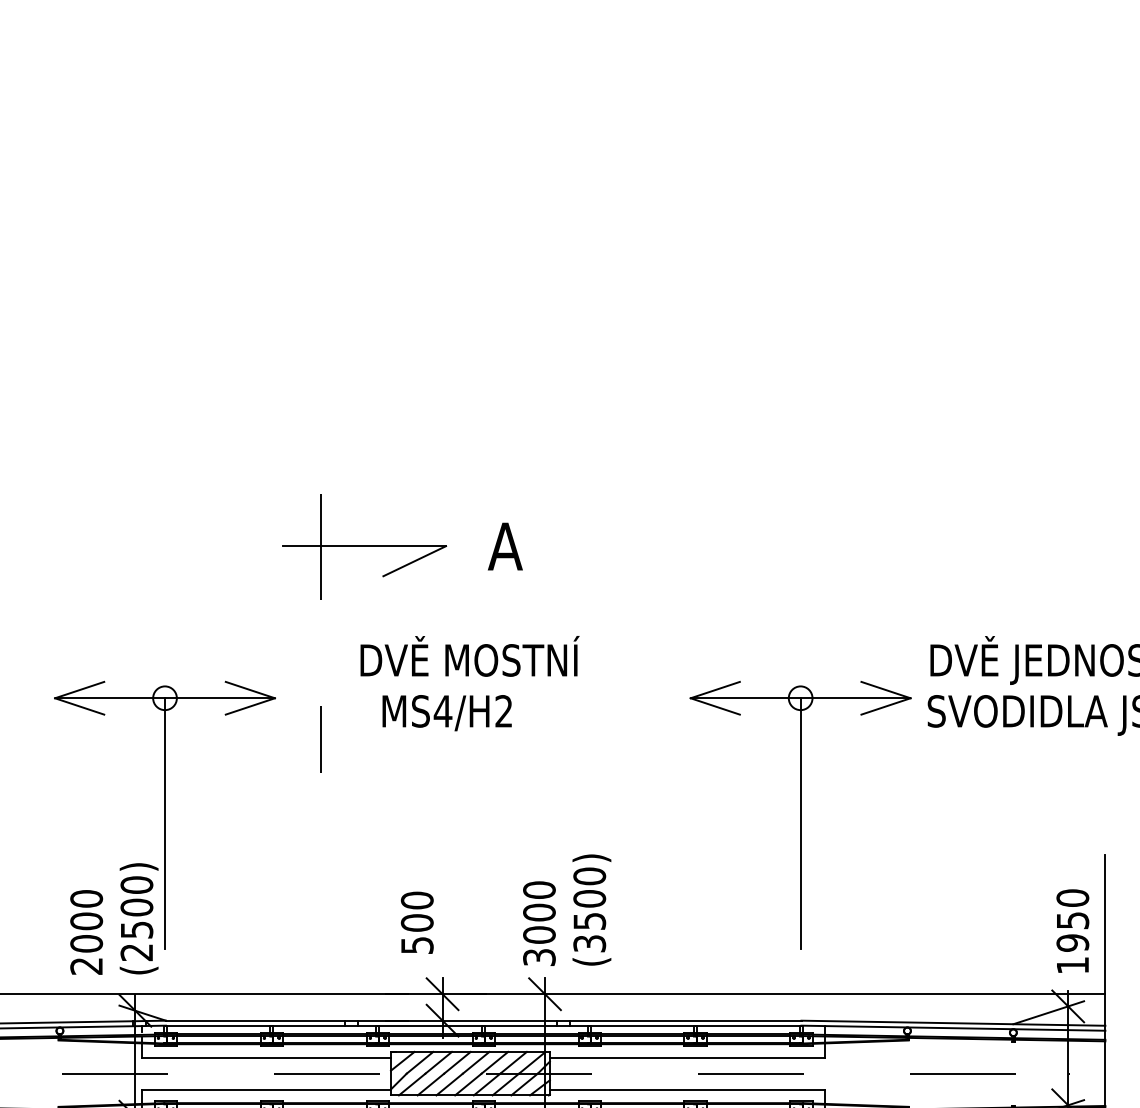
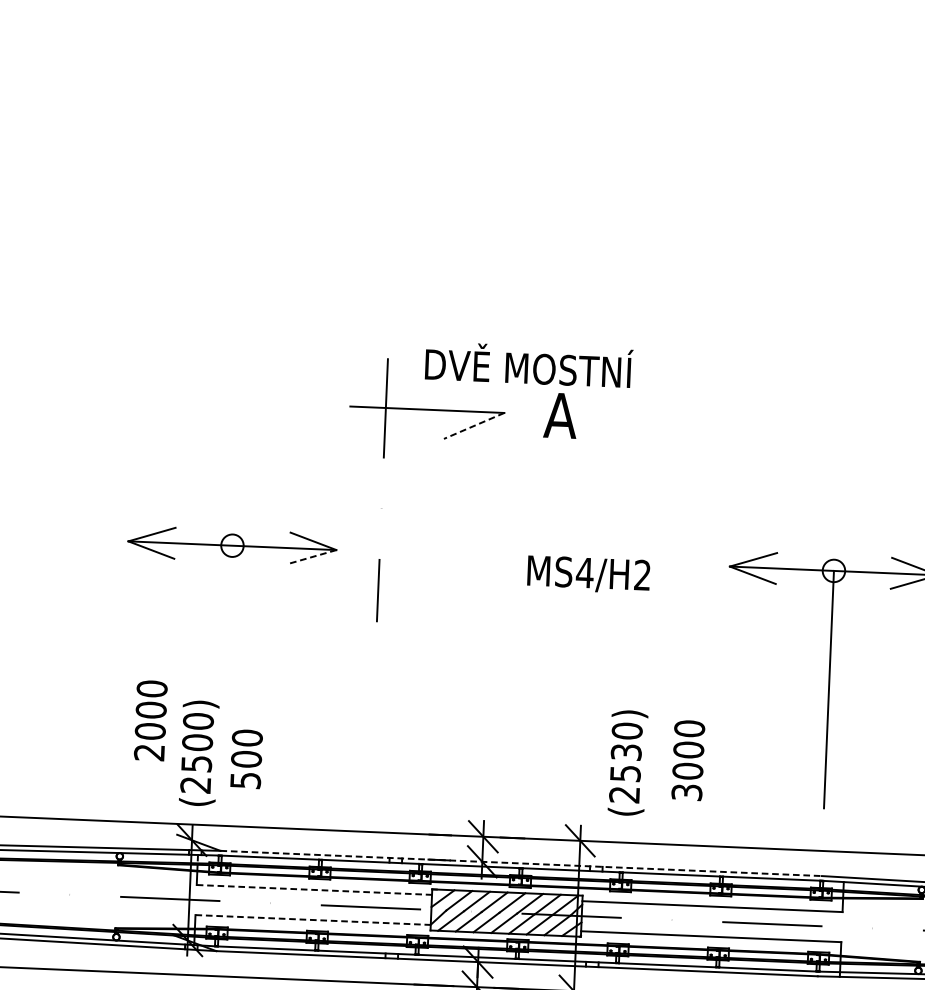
line: (414, 561) -> (473, 426), solid -> dashed
text: (469, 656) -> (528, 364), moved
line: (250, 706) -> (313, 556), solid -> dashed
text: (446, 713) -> (588, 575), moved
line: (165, 823) -> (227, 664), removed
text: (589, 921) -> (625, 773), (3500) -> (2530)
text: (416, 922) -> (245, 758), moved
text: (539, 923) -> (688, 760), moved
text: (86, 932) -> (150, 720), moved
line: (483, 1020) -> (521, 863), solid -> dashed
line: (267, 1057) -> (315, 889), solid -> dashed
line: (267, 1089) -> (313, 919), solid -> dashed

